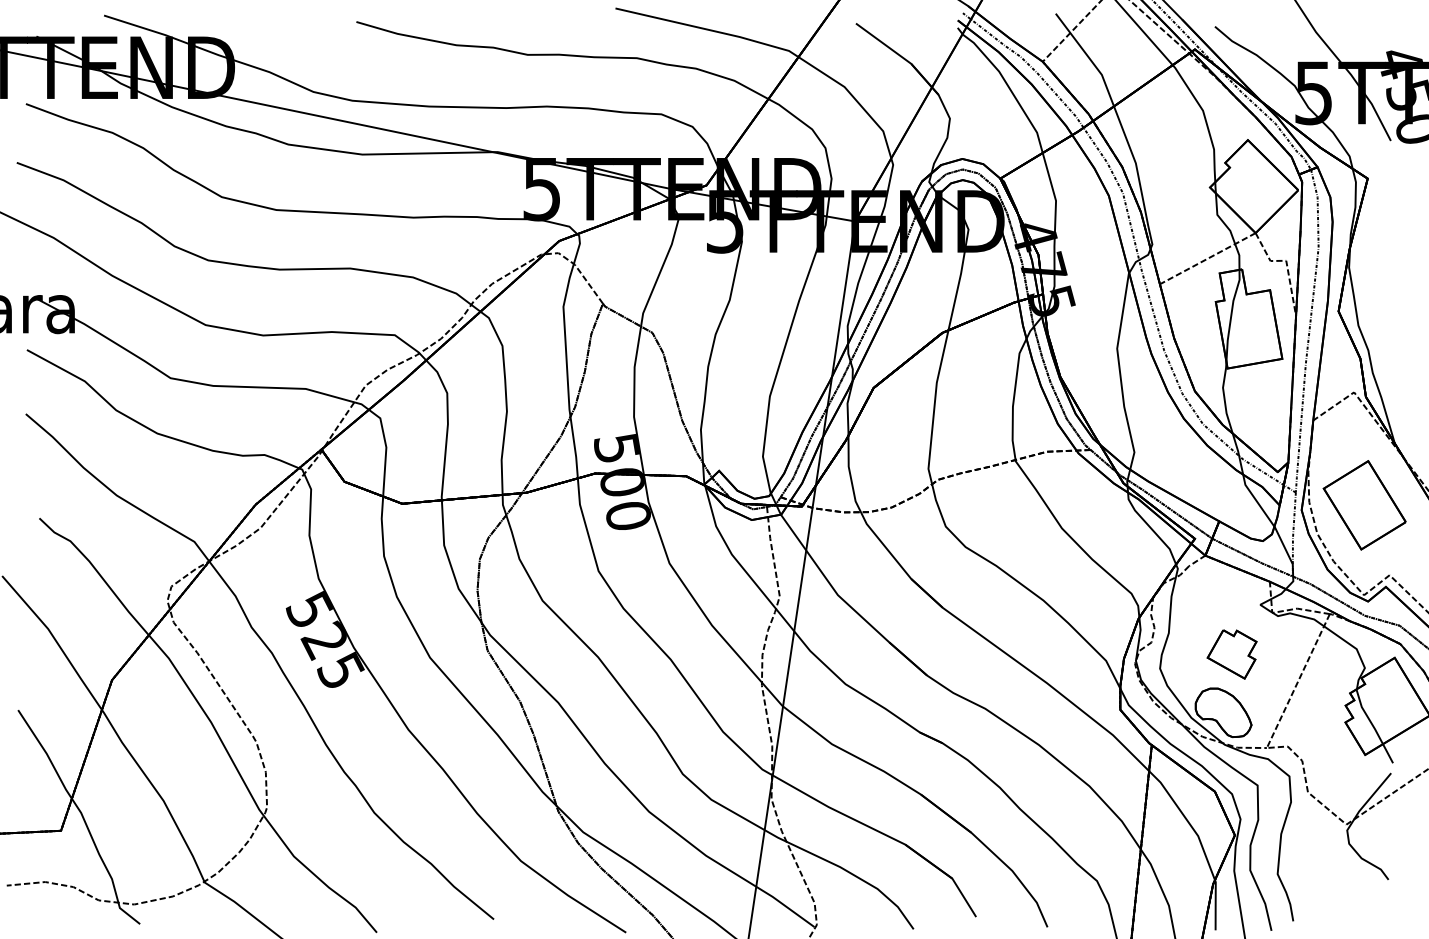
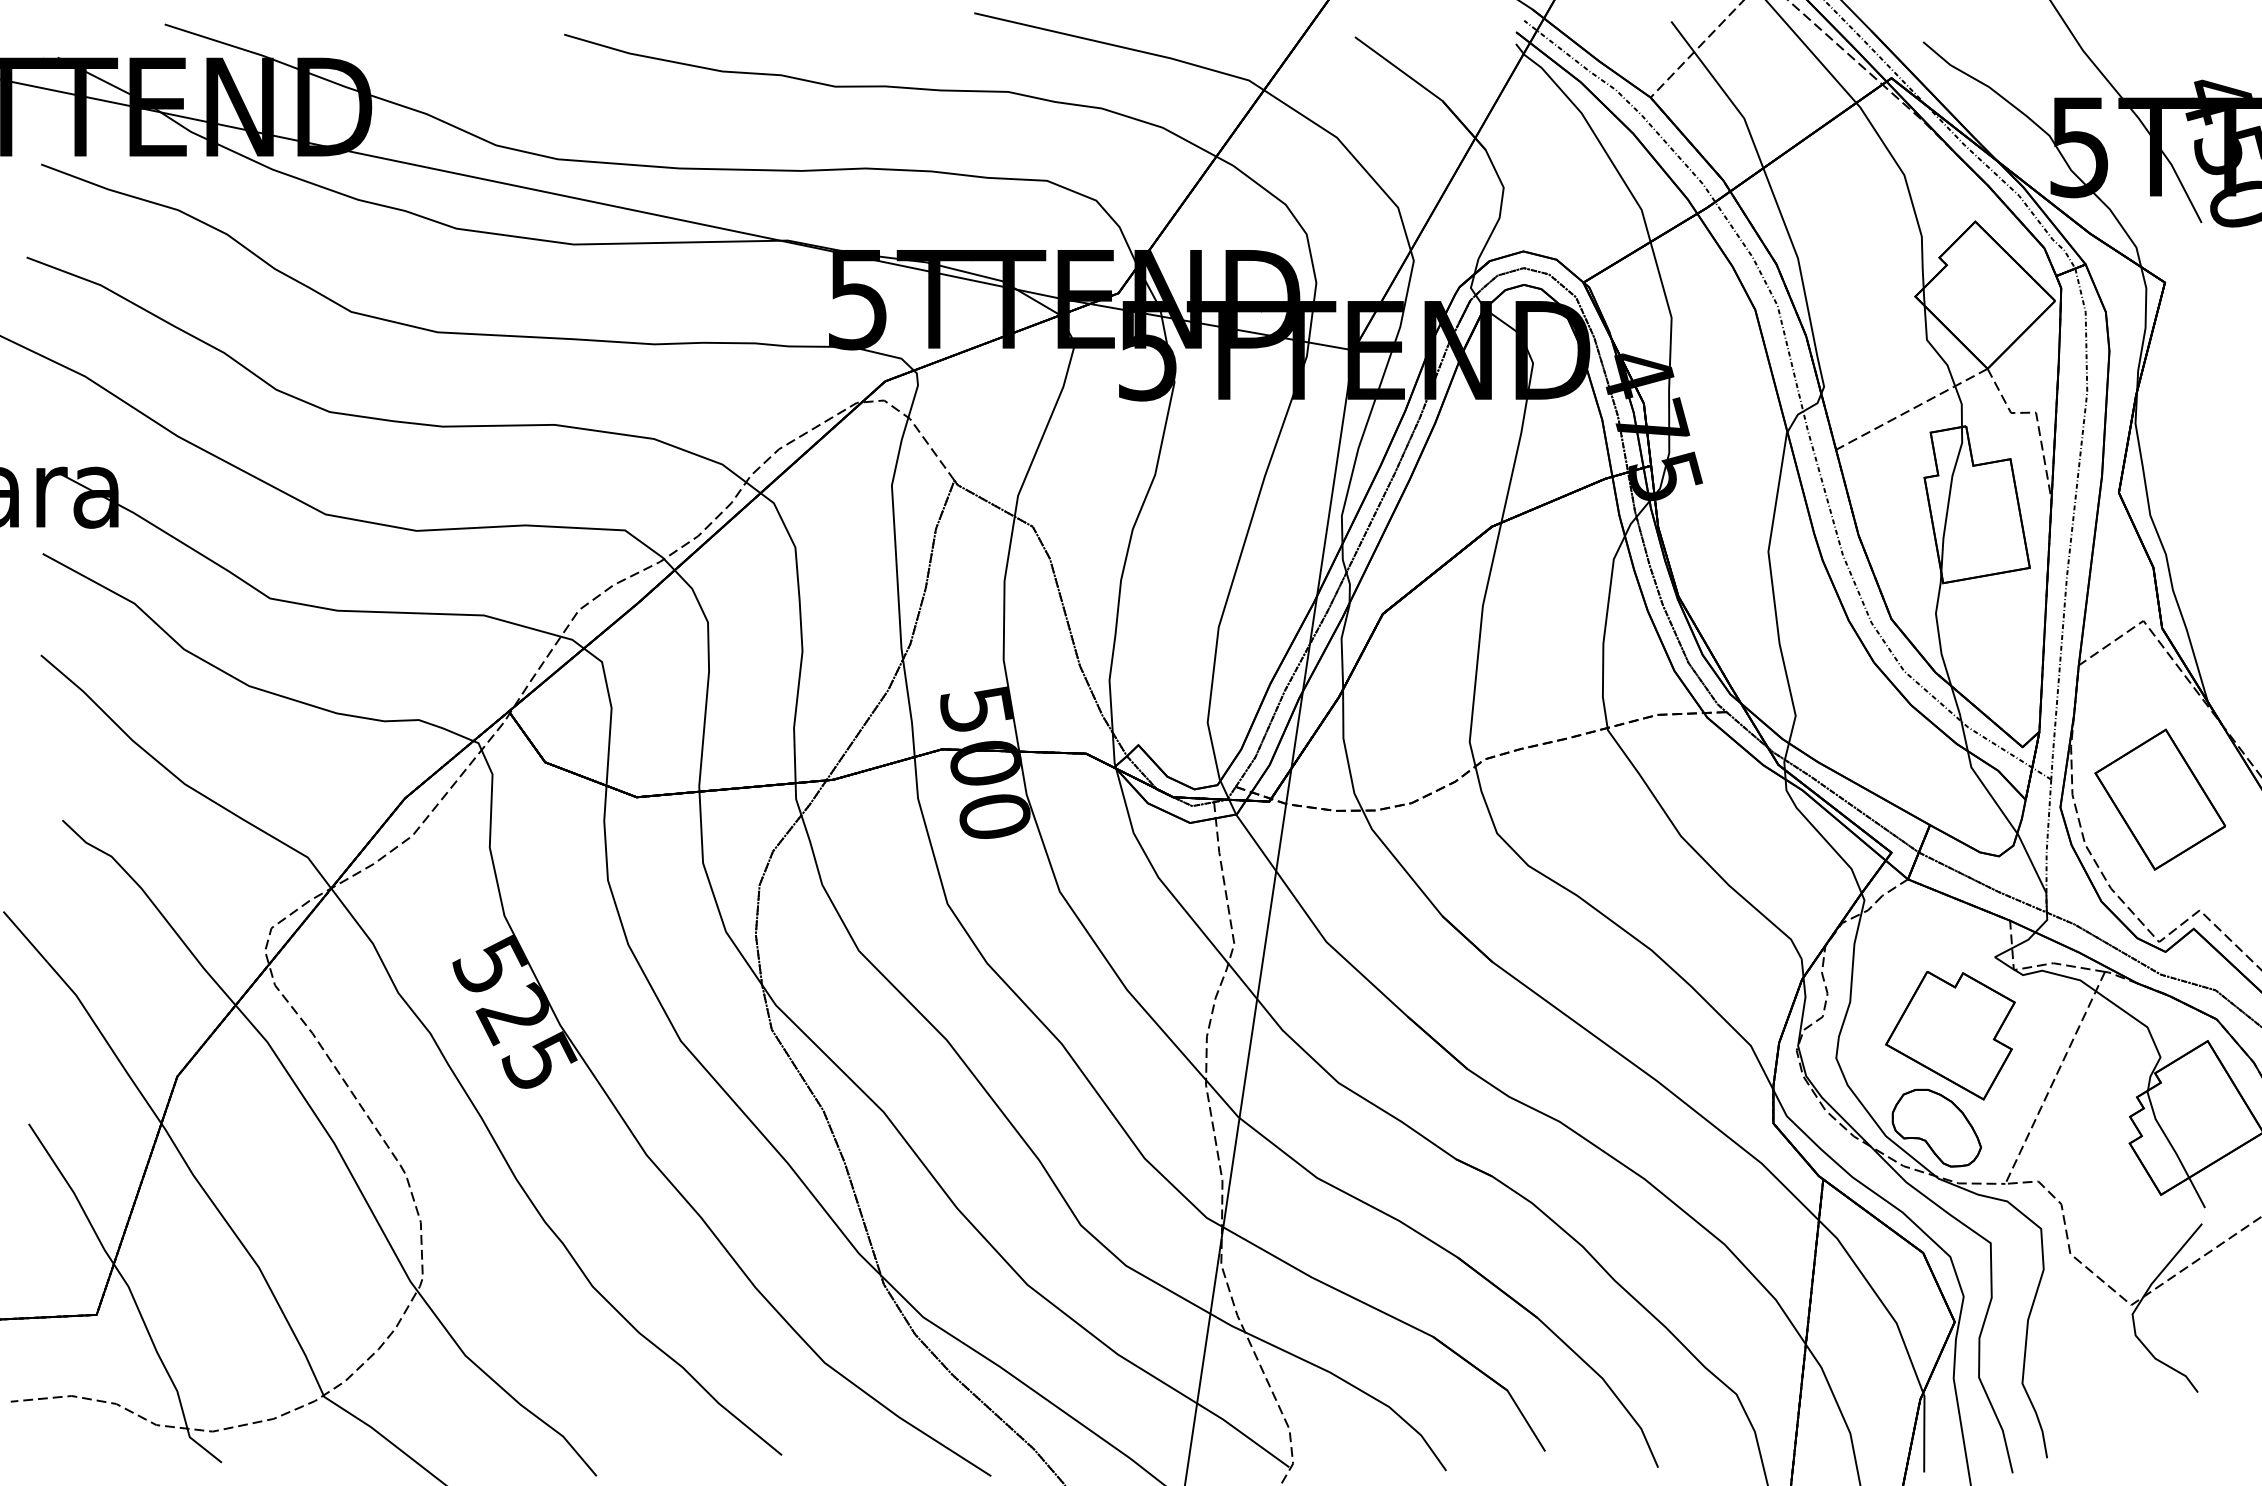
part: (1231, 654) -> (1949, 1035), size x1.67

